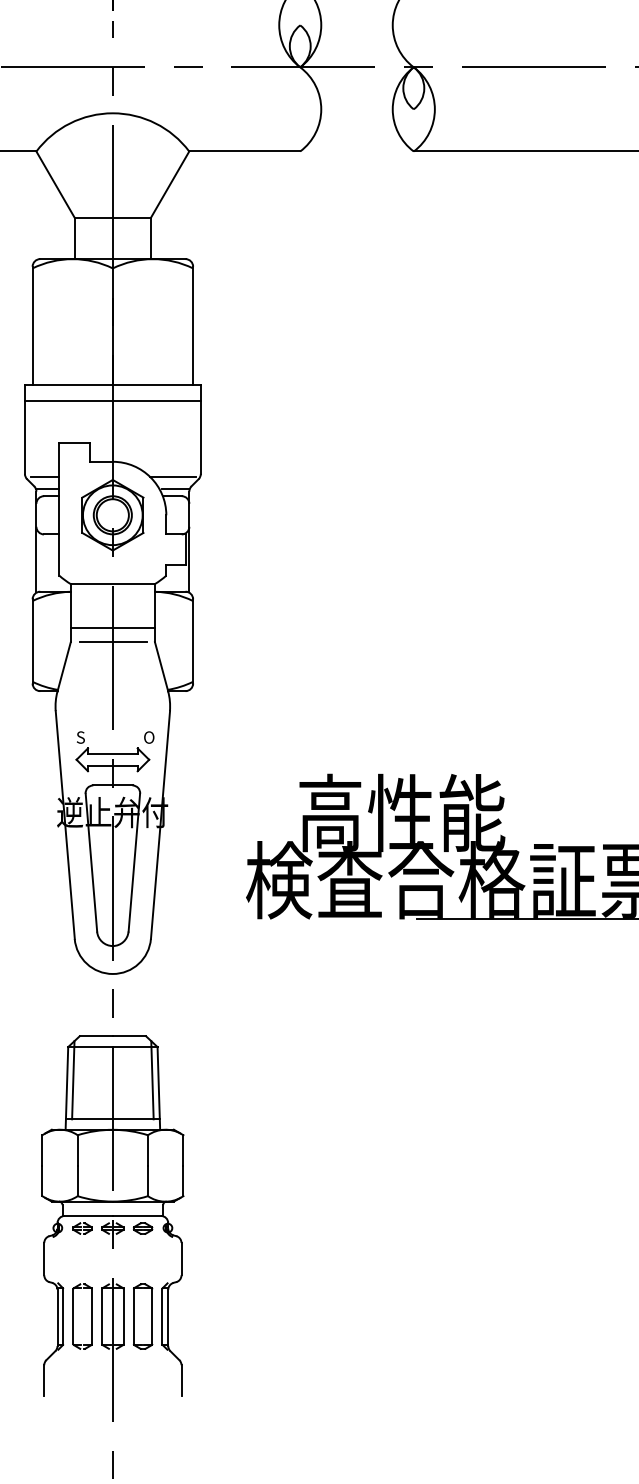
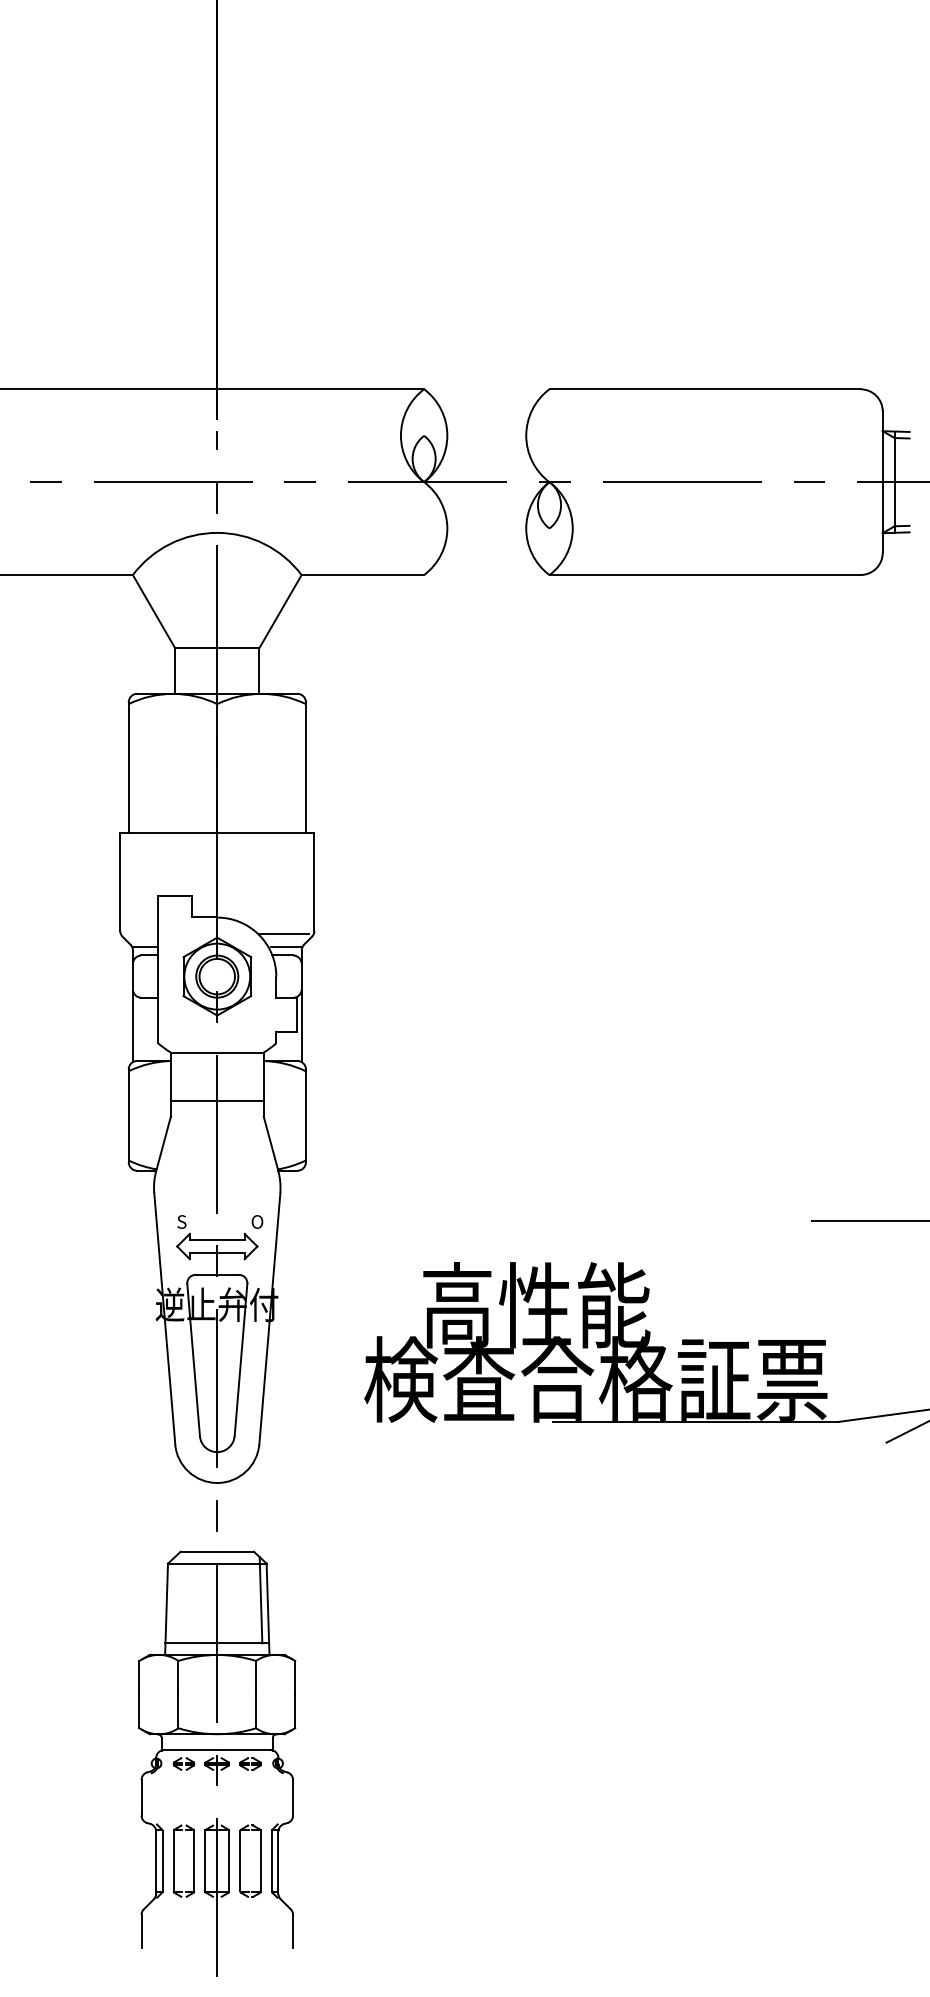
line: (113, 401) -> (217, 850), removed
line: (45, 477) -> (142, 934), removed
line: (113, 641) -> (217, 1116), removed
line: (73, 1080) -> (173, 1600), removed

